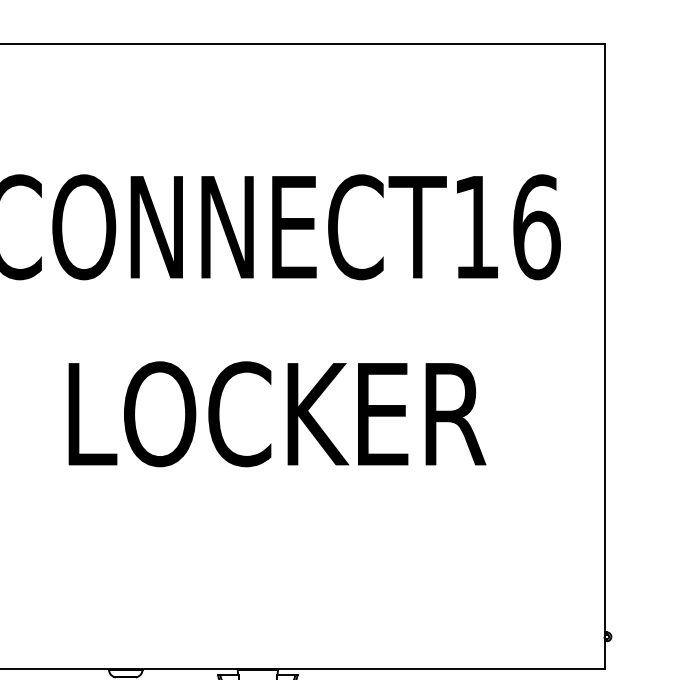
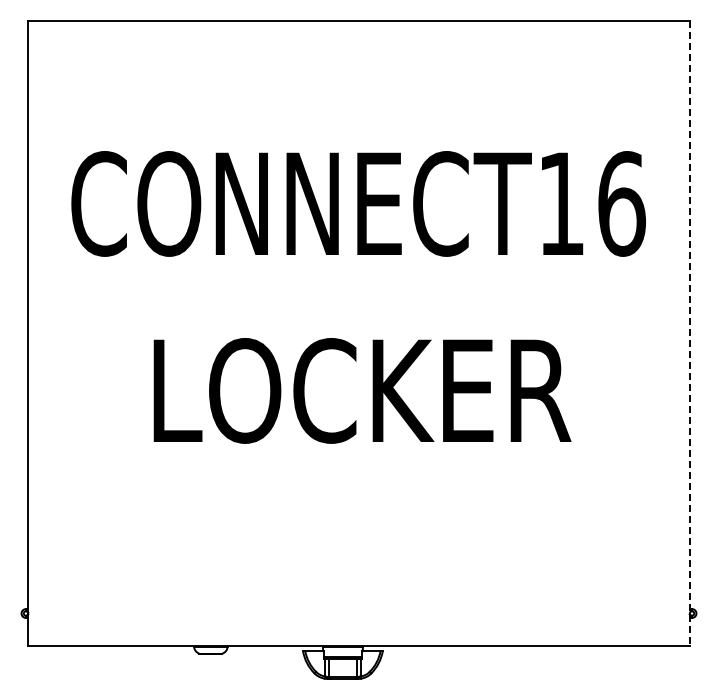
line: (604, 357) -> (689, 334), solid -> dashed

